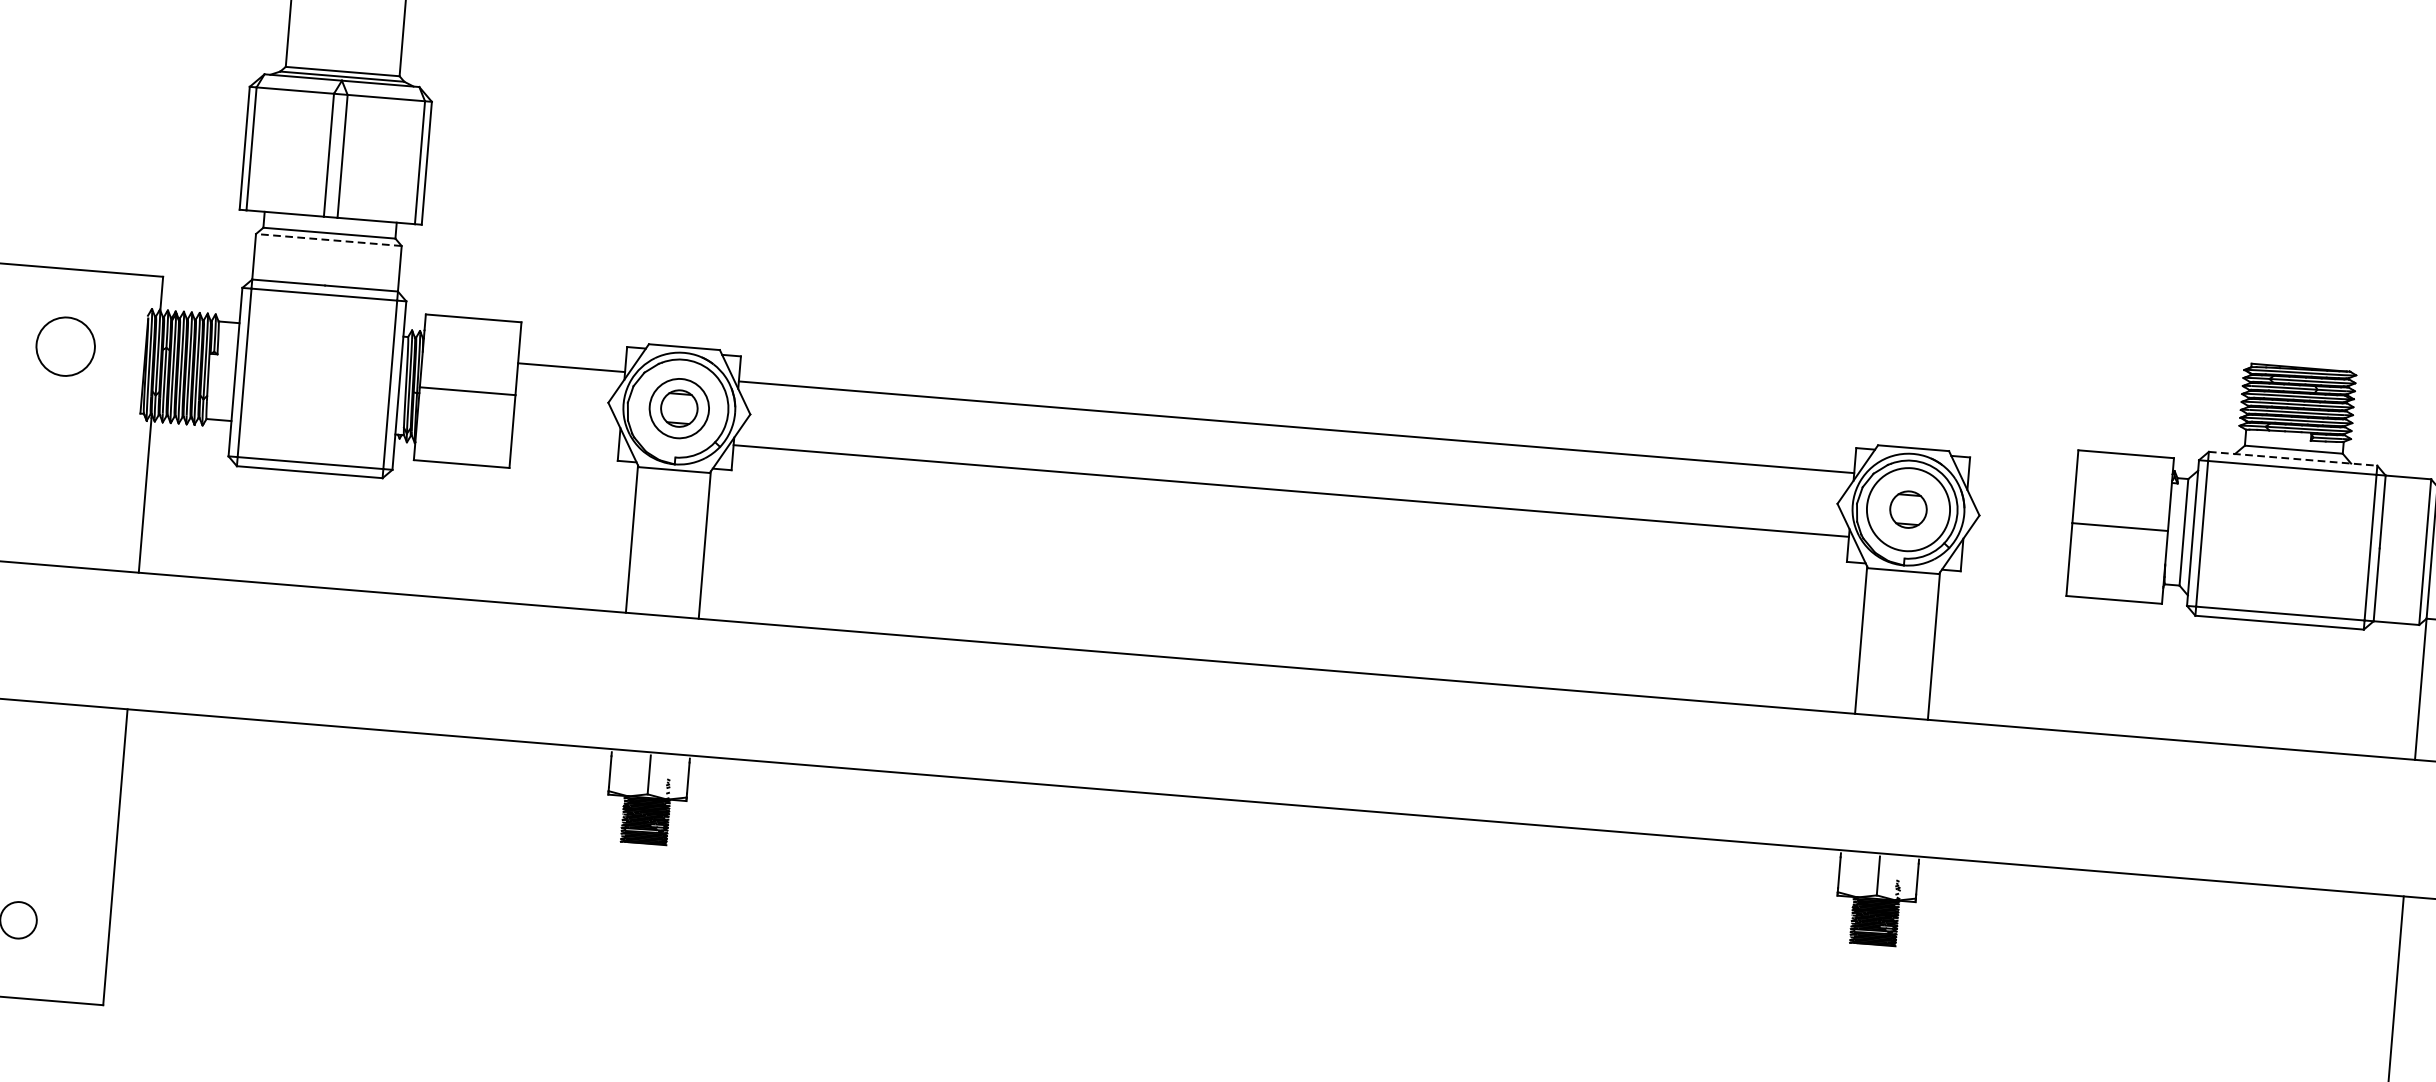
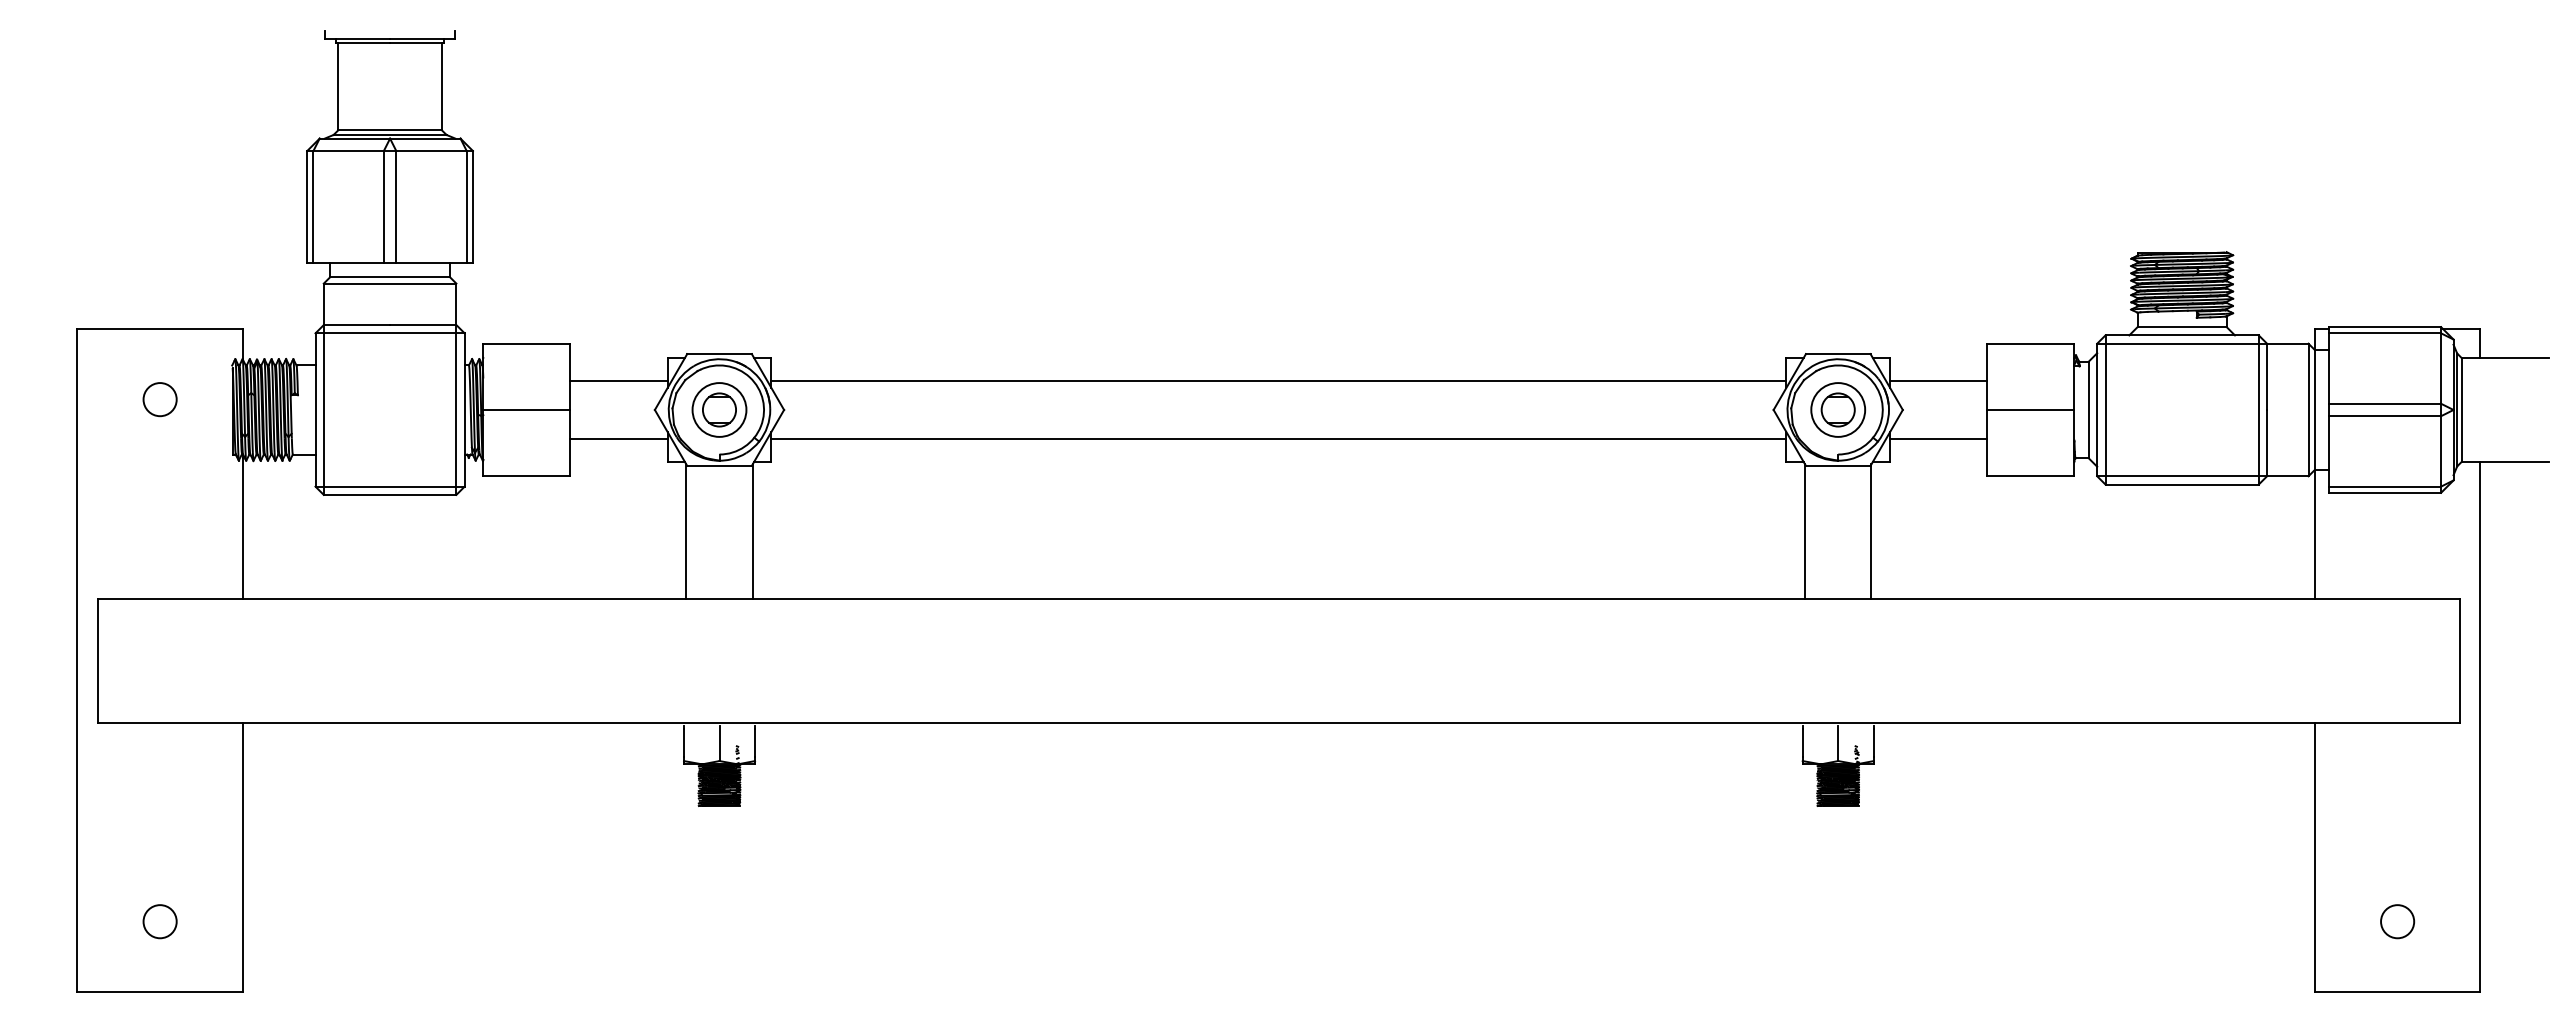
line: (328, 239) -> (389, 283), dashed -> solid
circle: (65, 346) -> (159, 399), size x0.62
line: (565, 430) -> (618, 438), added
line: (2293, 458) -> (2182, 335), dashed -> solid
line: (2021, 486) -> (1938, 380), added
circle: (1908, 509) -> (1838, 409), size x0.71
line: (2016, 550) -> (1938, 438), added

